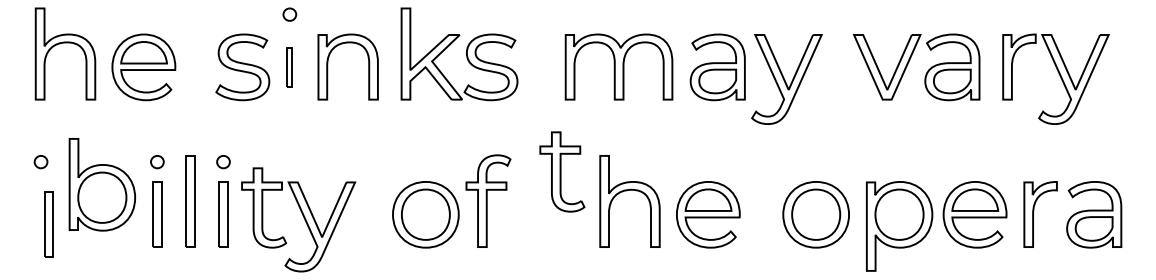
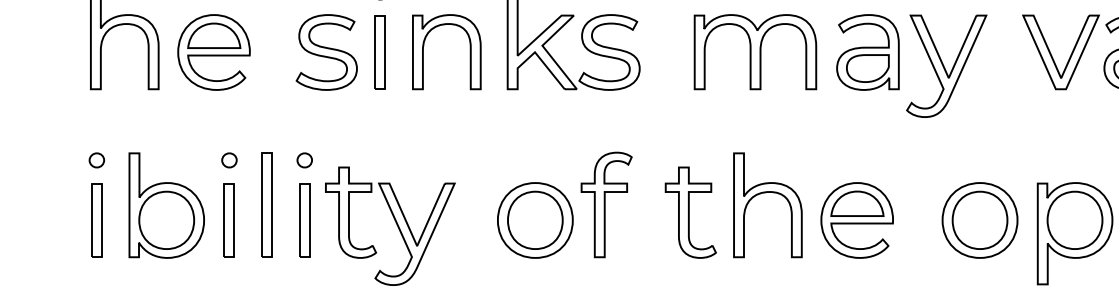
part: (289, 67) -> (379, 52), size x1.67
part: (562, 171) -> (691, 212), moved
part: (102, 184) -> (166, 205), moved
part: (48, 224) -> (96, 220), moved

